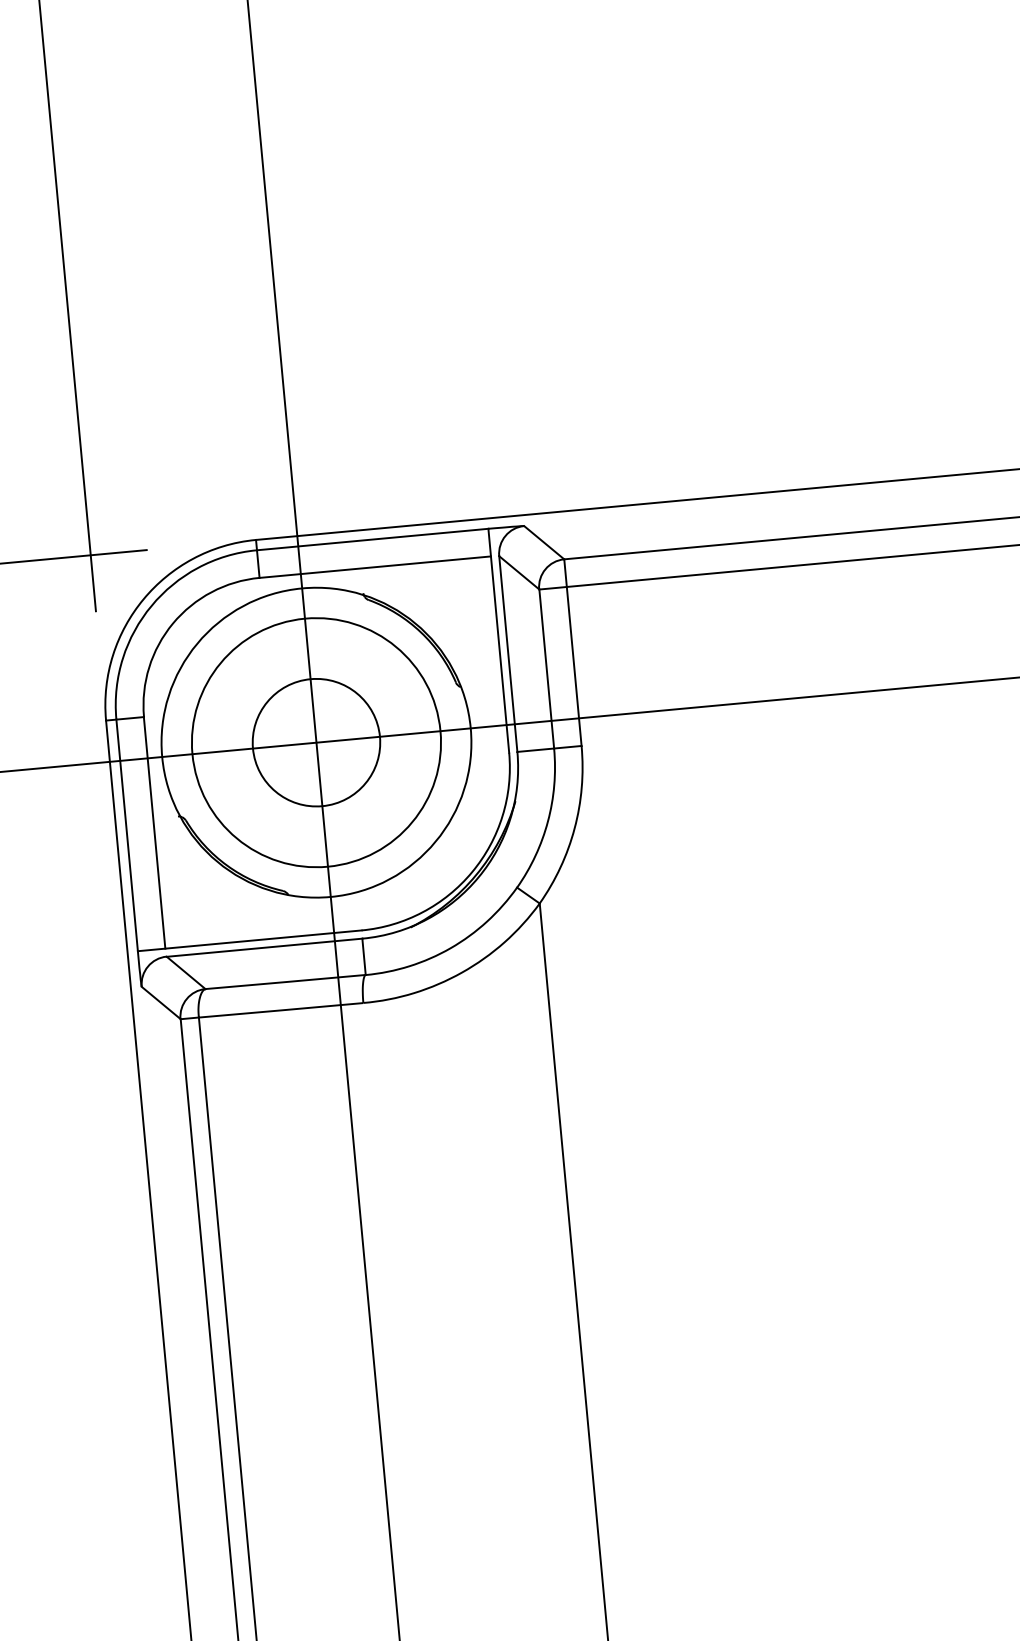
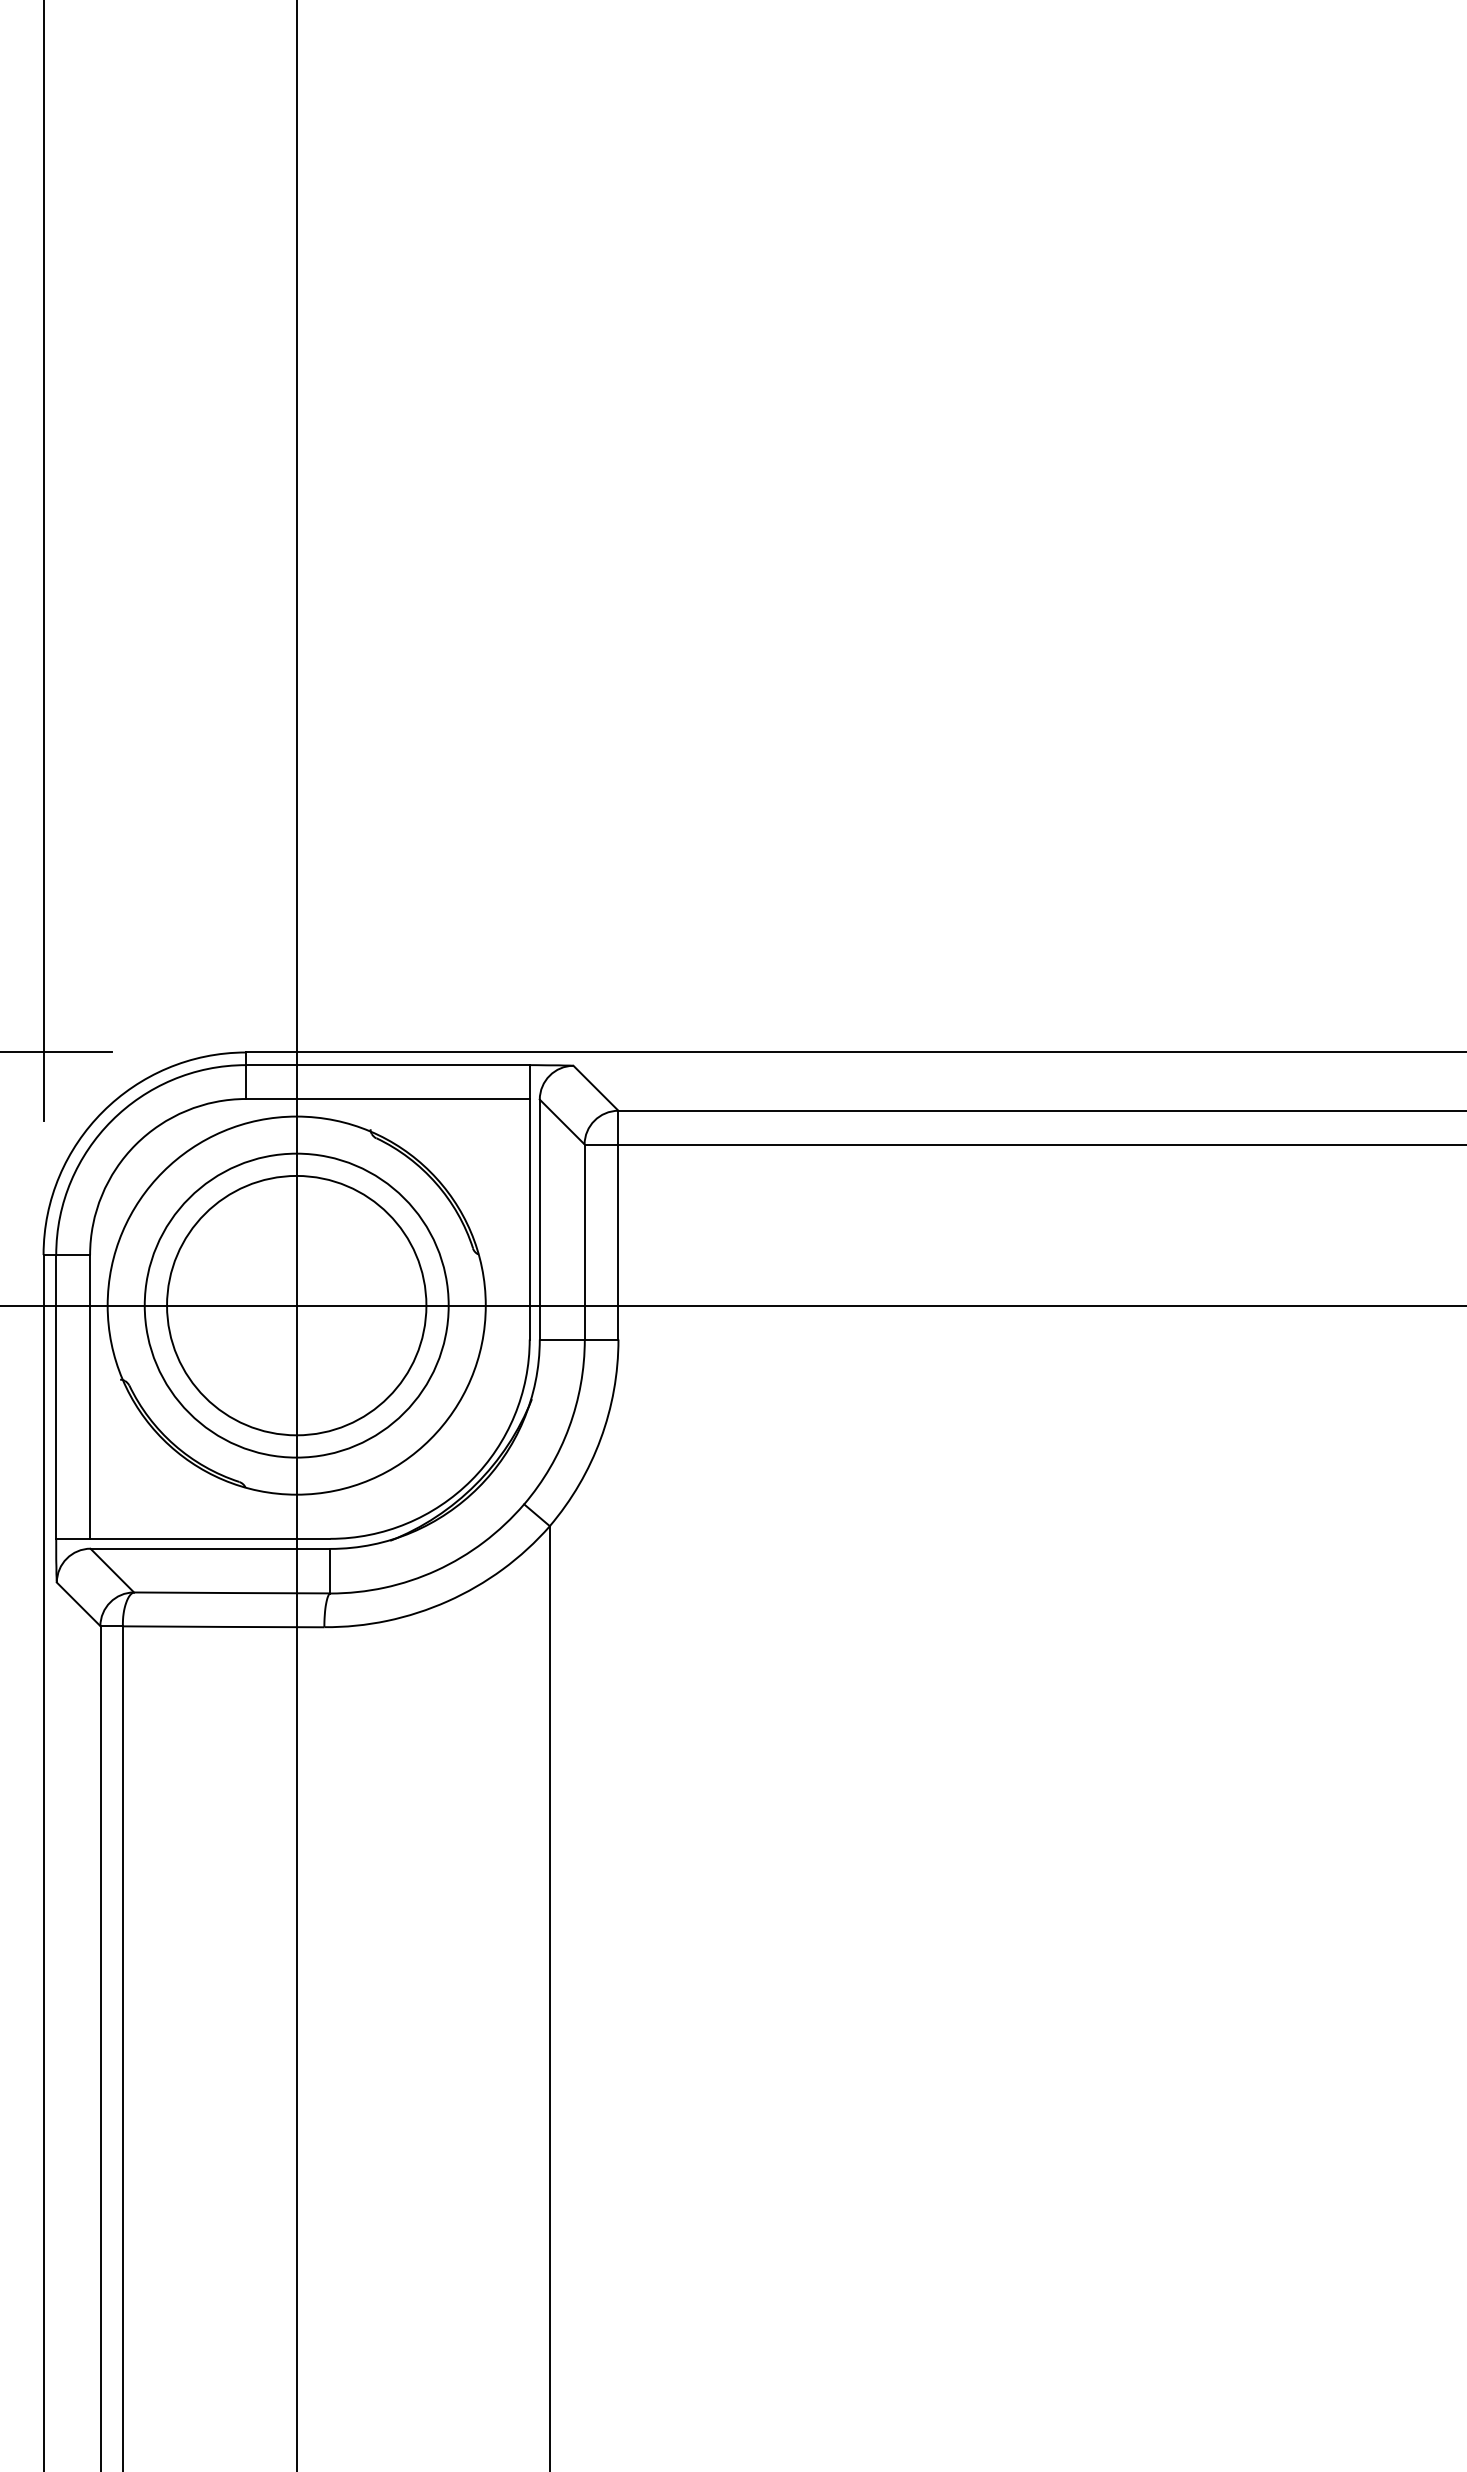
circle: (316, 742) -> (296, 1305), size x1.67

